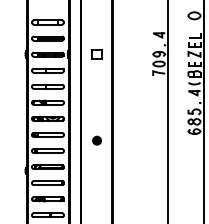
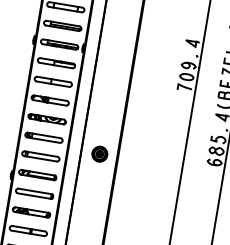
part: (96, 54) -> (115, 53), removed
part: (96, 140) -> (99, 153), size x1.6

